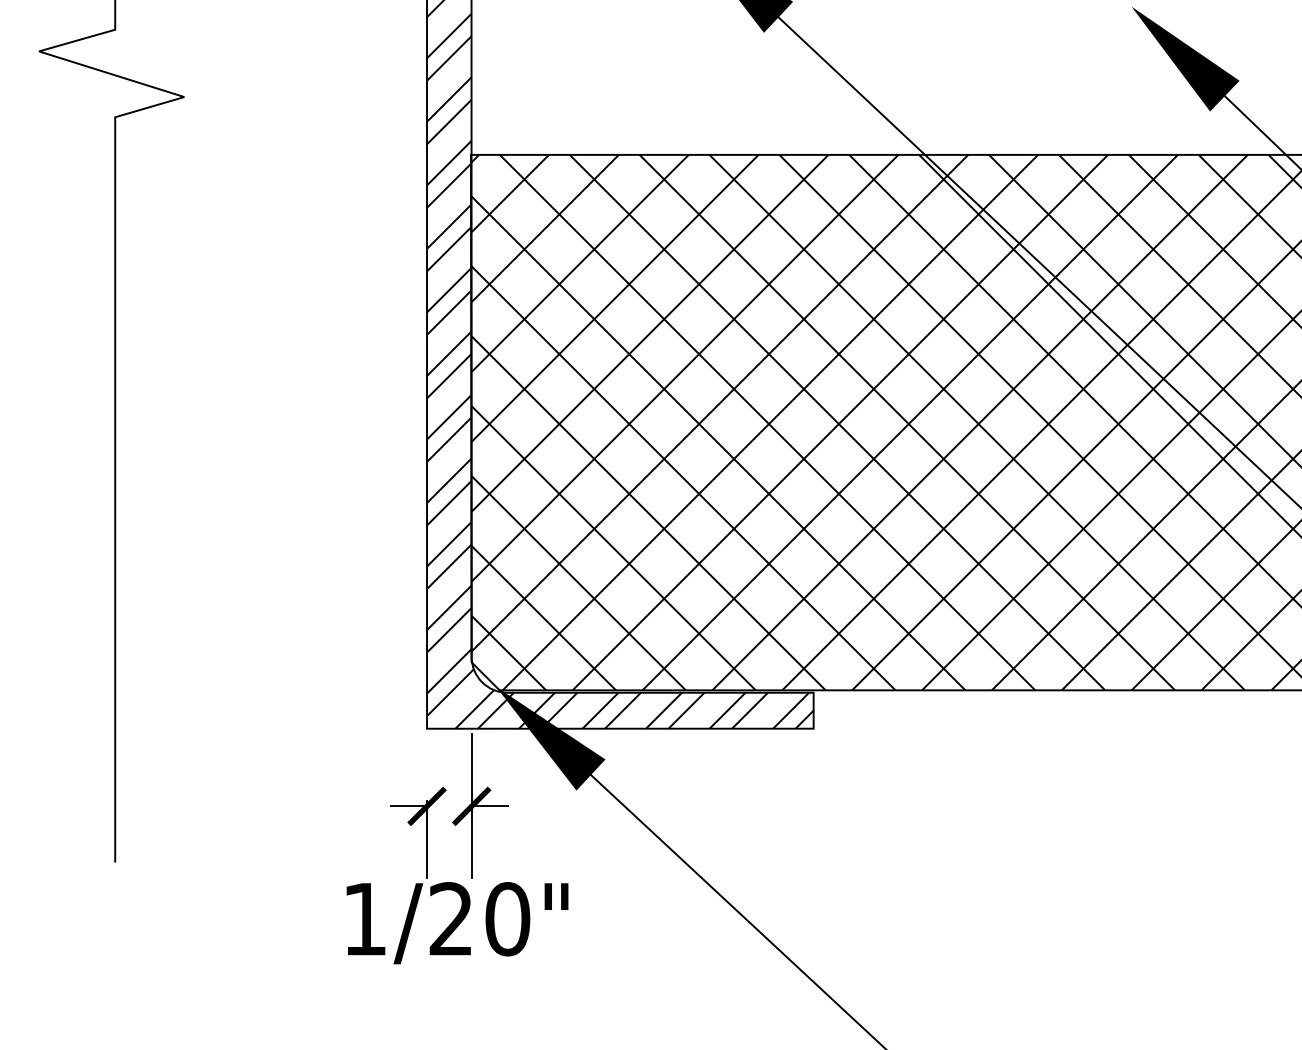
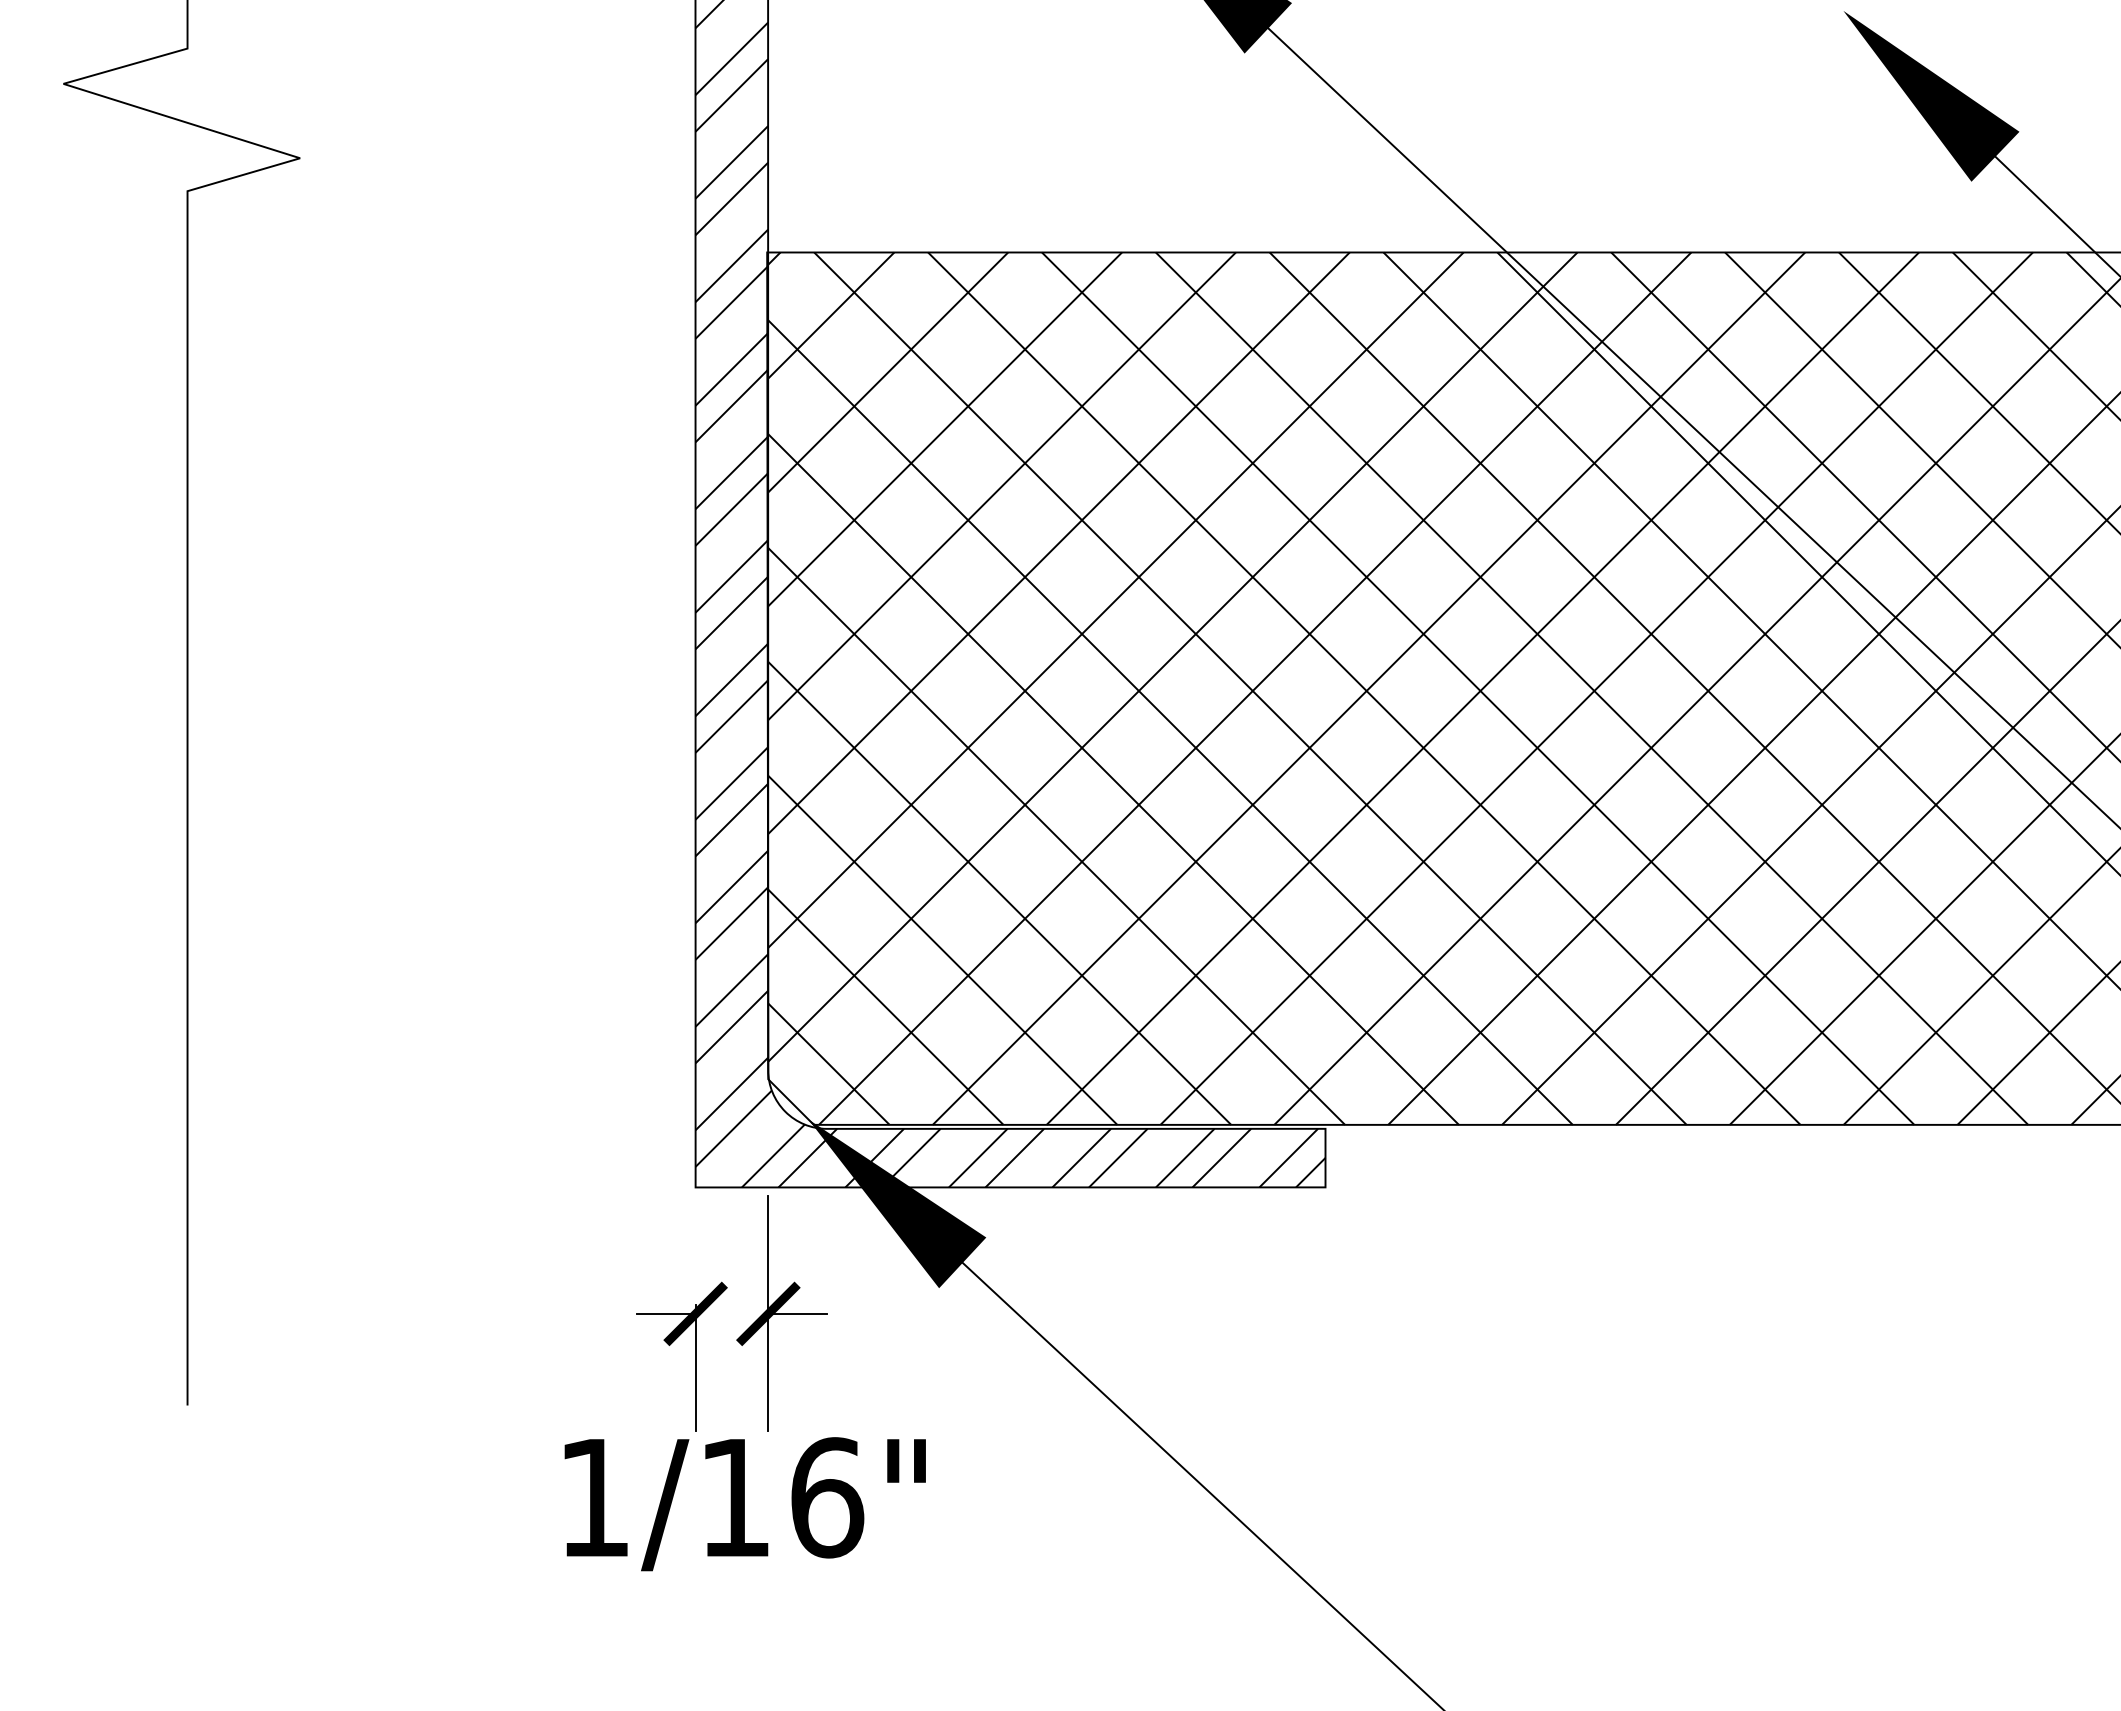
text: (479, 919) -> (781, 1498), 1/20" -> 1/16"

